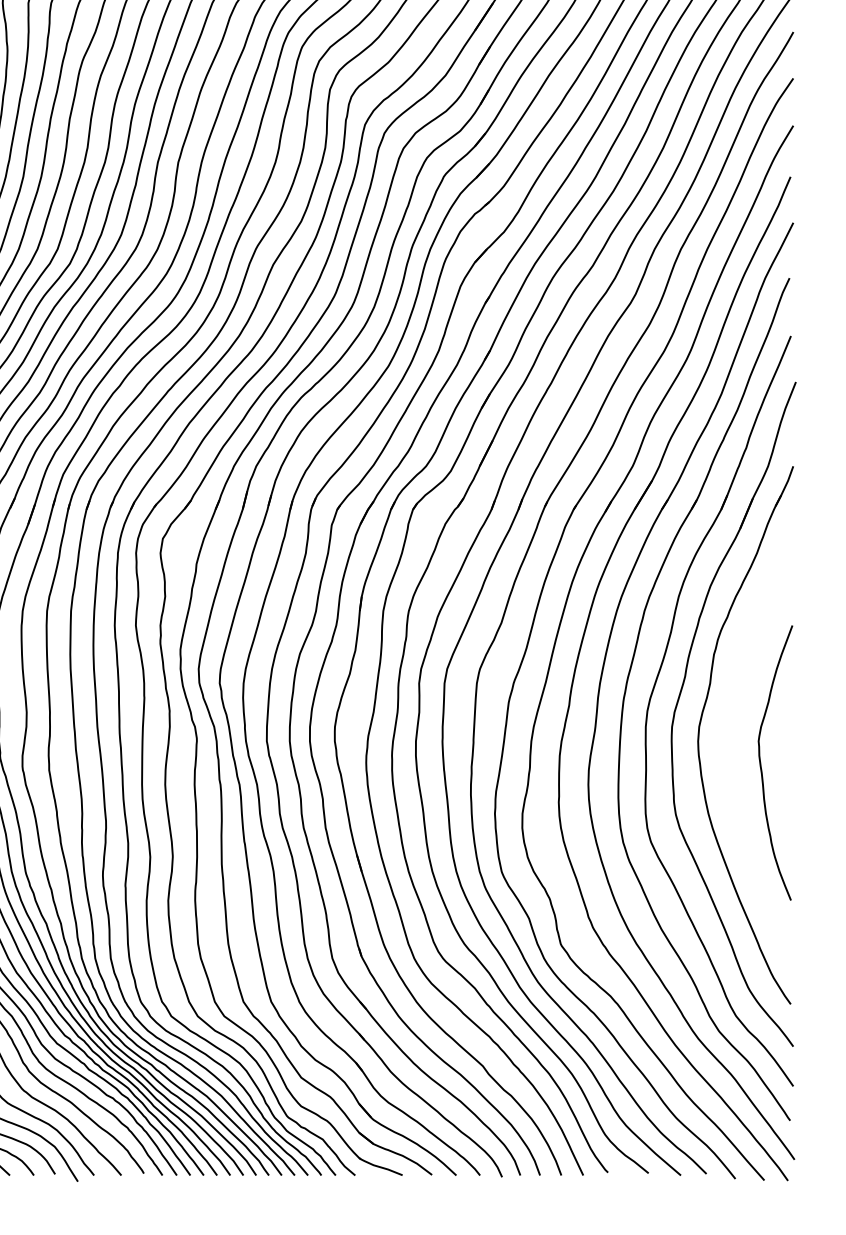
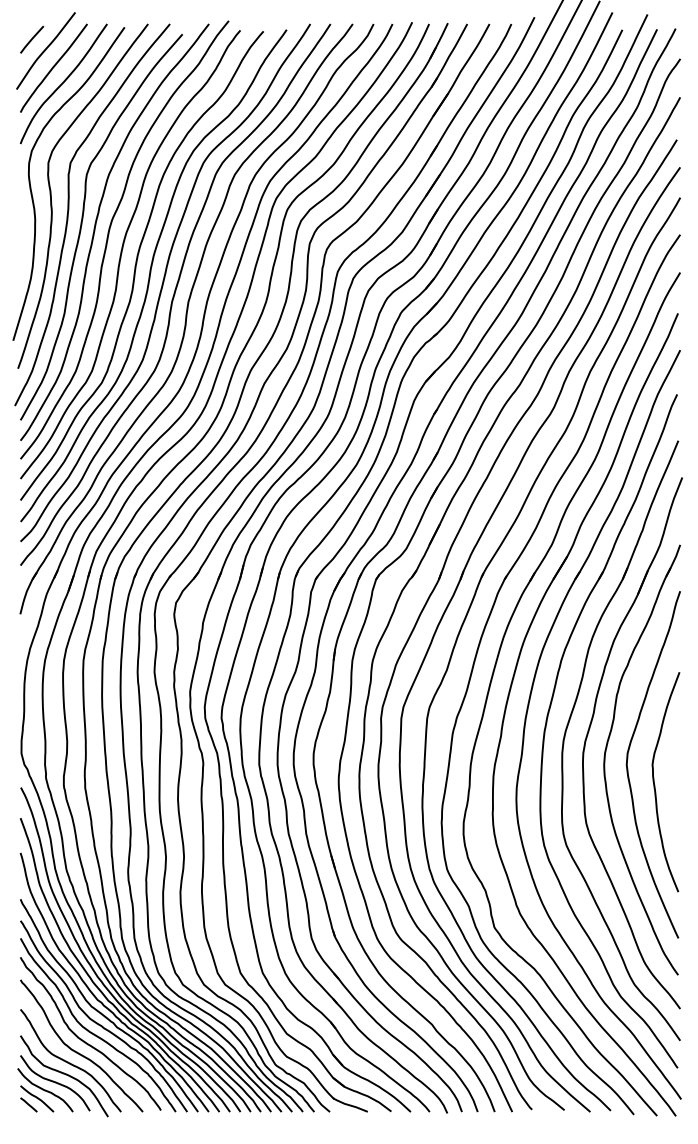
curve: (728, 745) -> (628, 768), added

